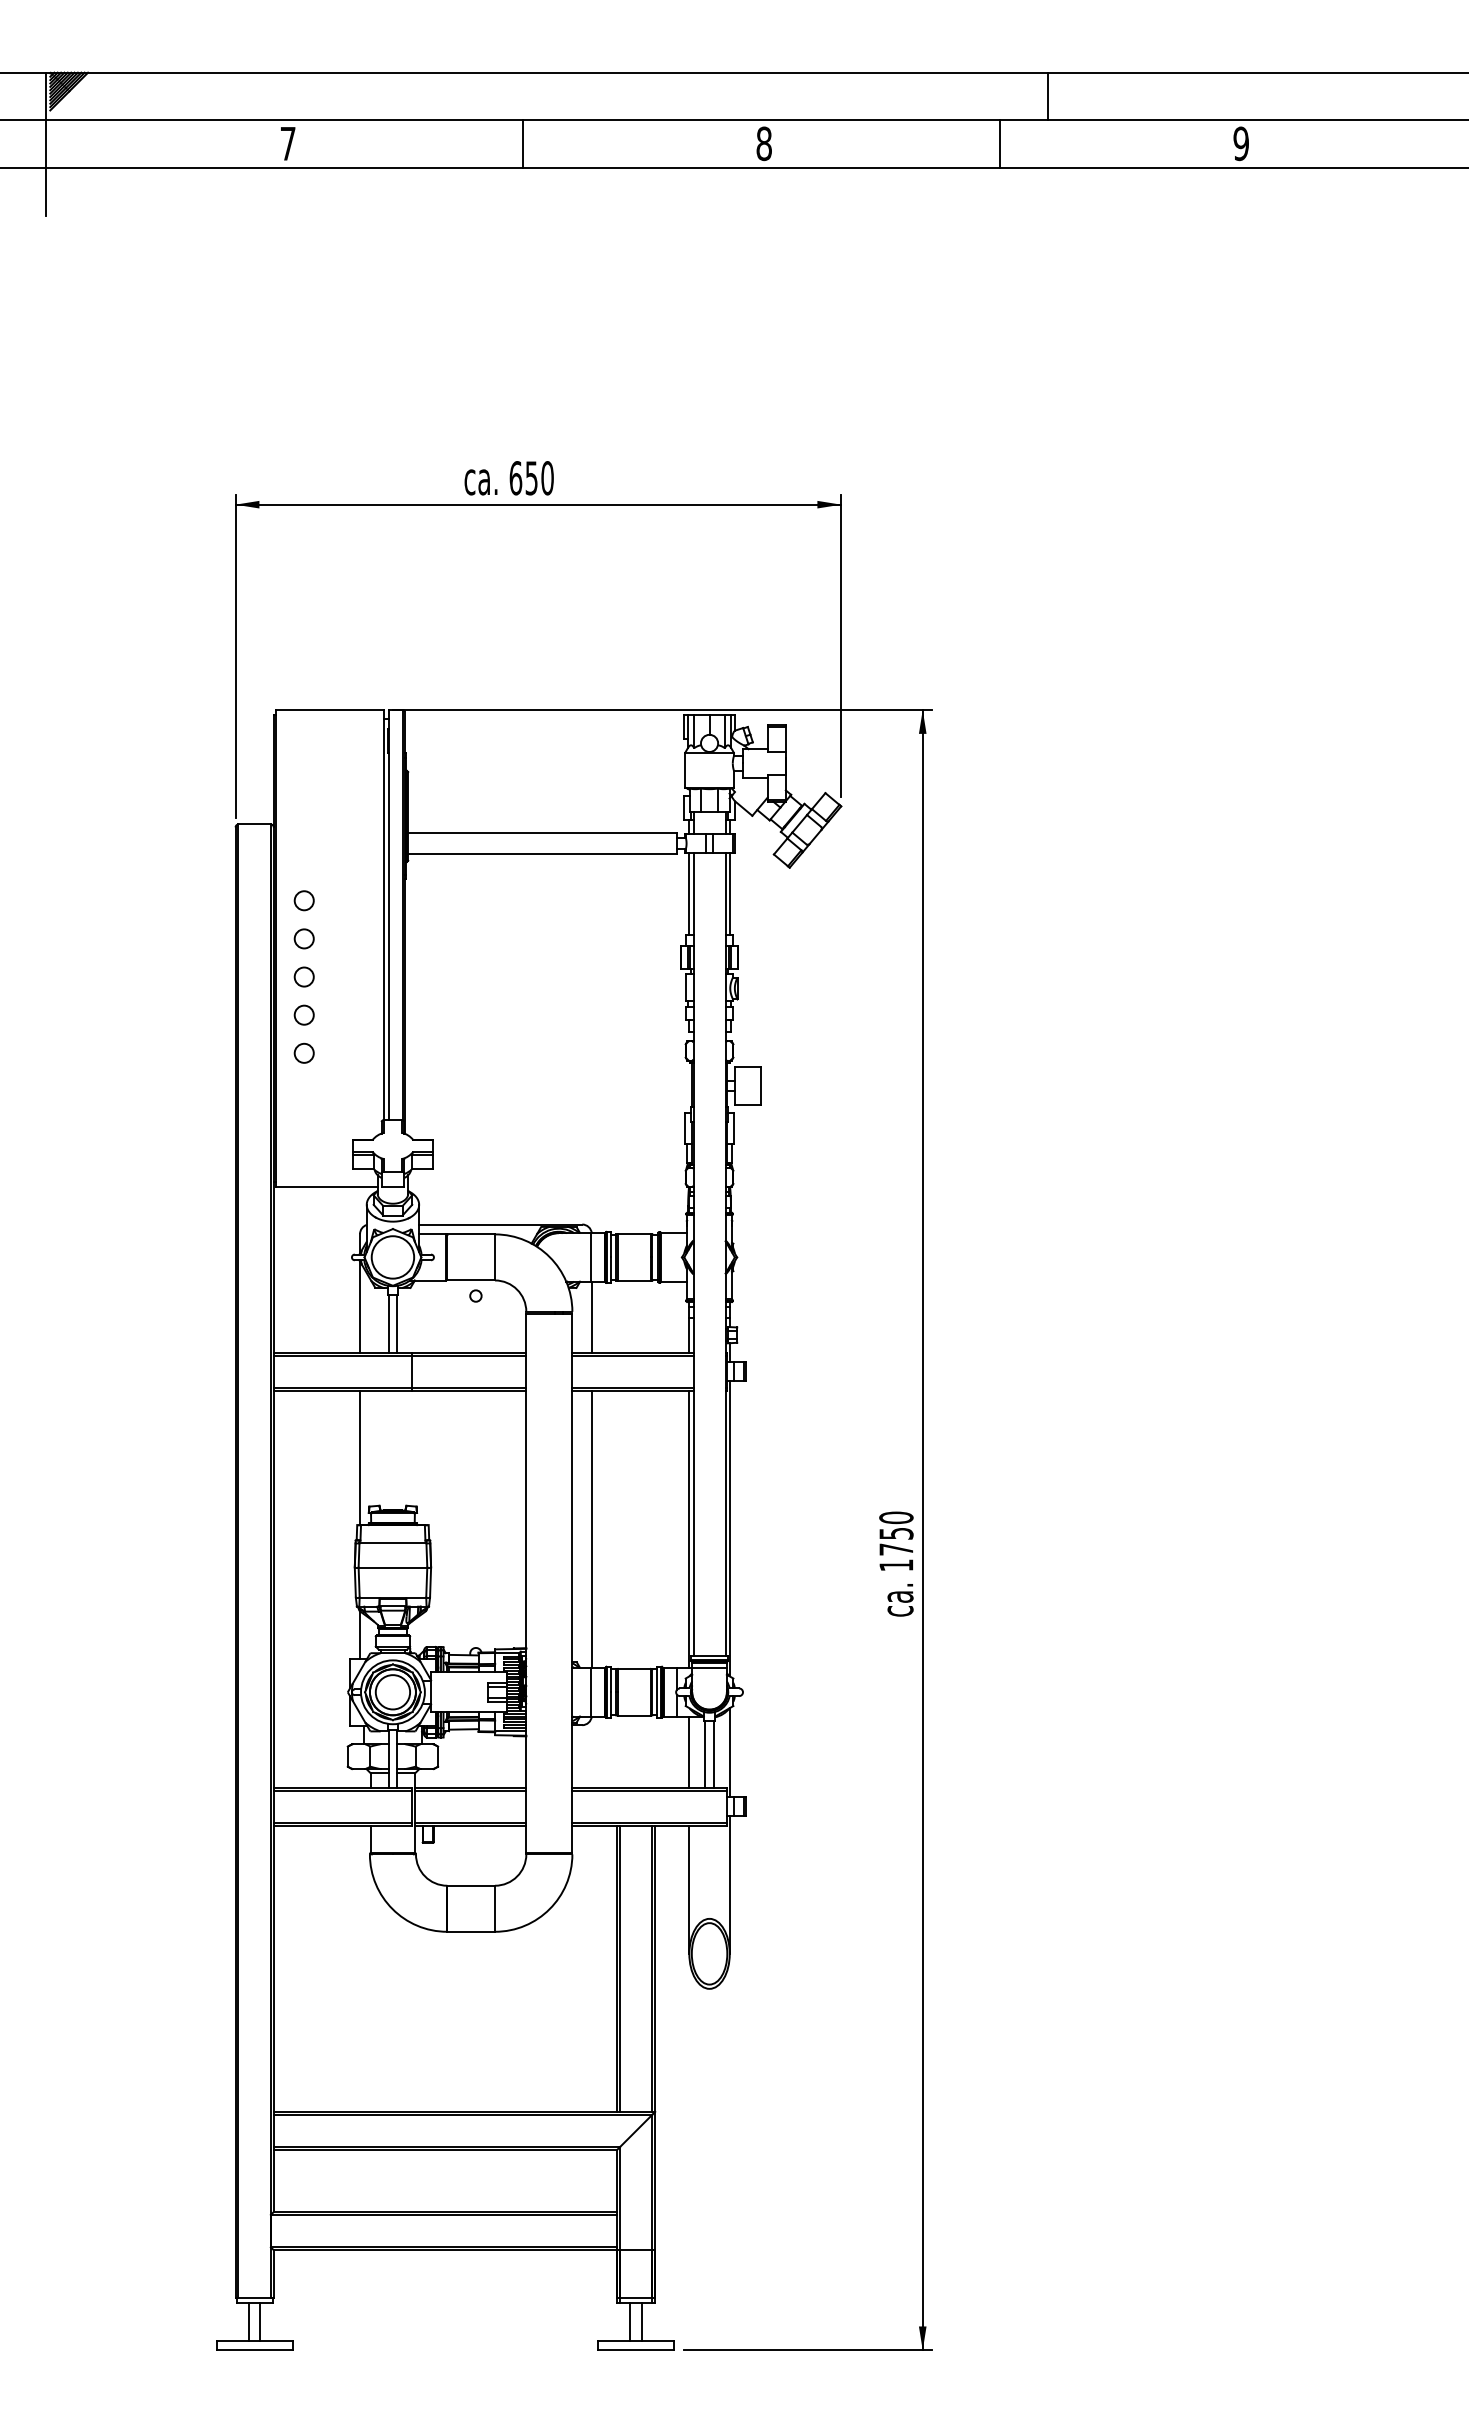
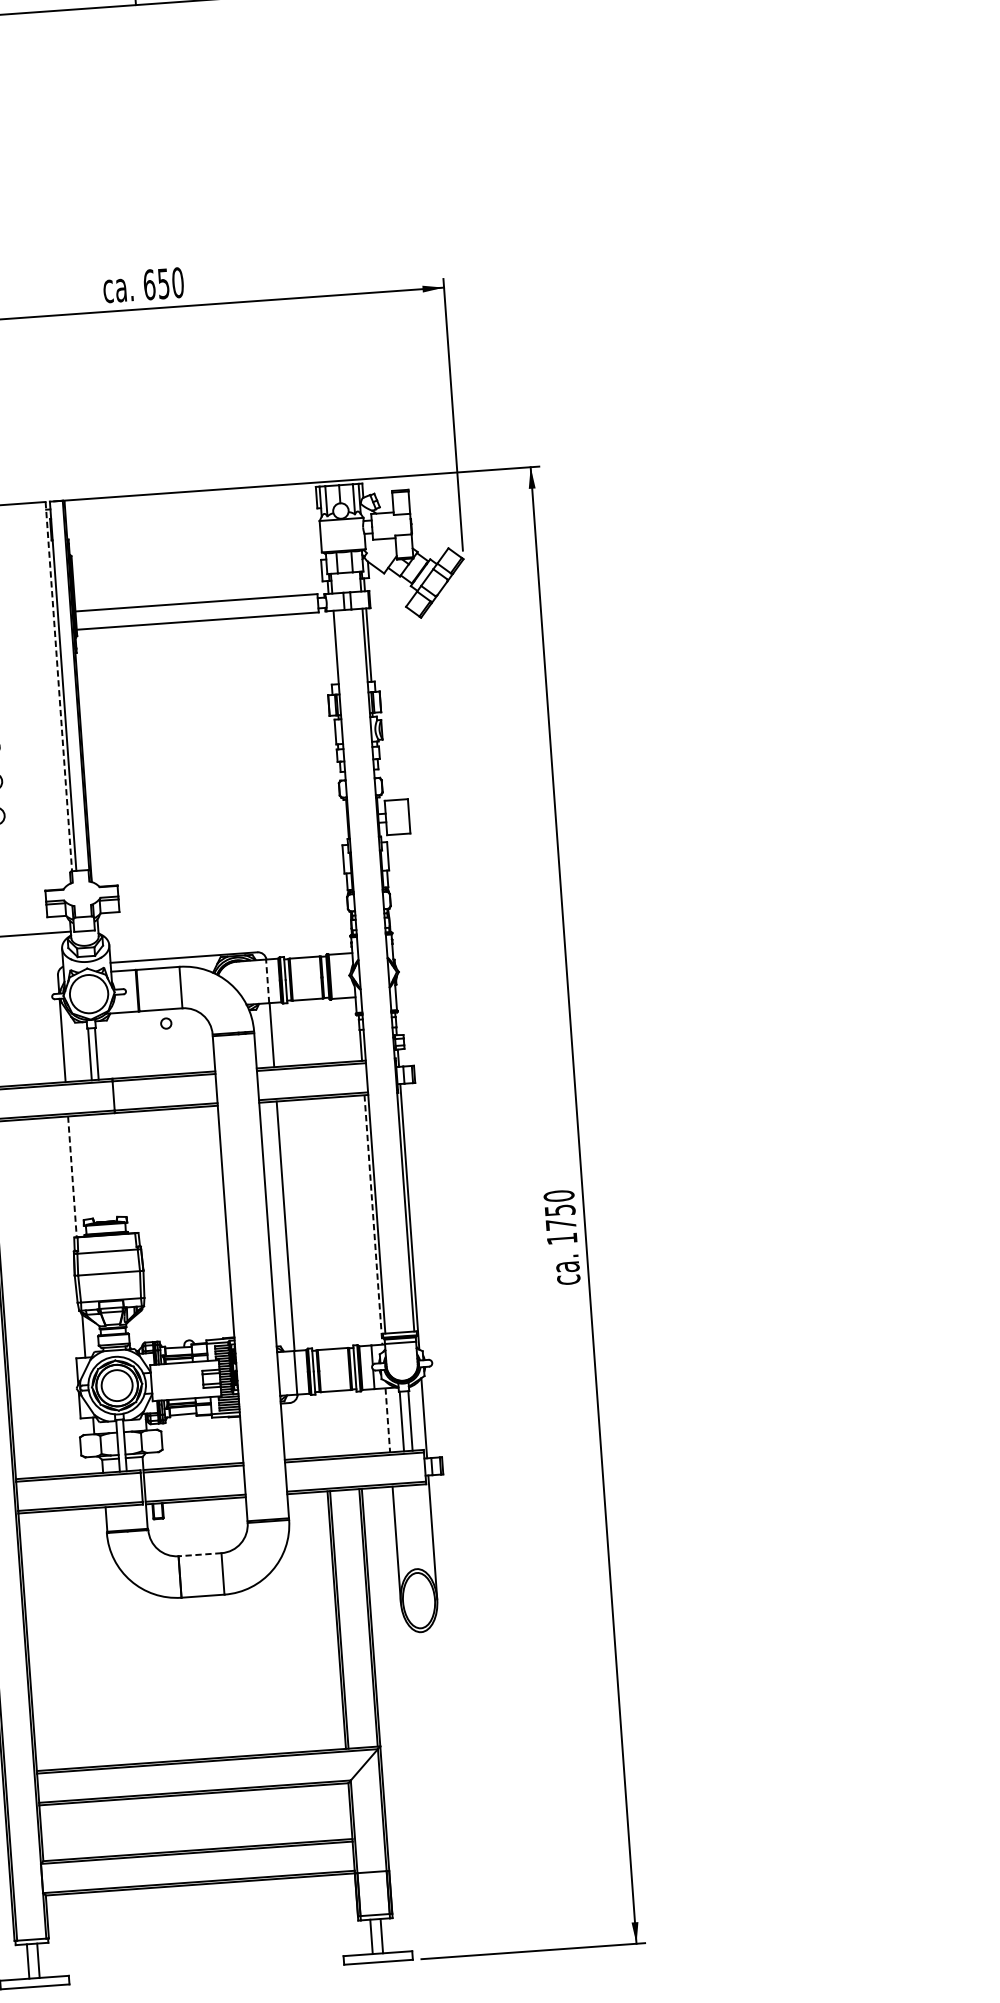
line: (689, 893) -> (332, 647), removed
line: (383, 915) -> (58, 686), solid -> dashed
line: (591, 1256) -> (267, 980), solid -> dashed
line: (360, 1458) -> (72, 1177), solid -> dashed
line: (689, 1529) -> (373, 1219), solid -> dashed
line: (689, 1752) -> (387, 1420), solid -> dashed
line: (471, 1885) -> (200, 1554), solid -> dashed

